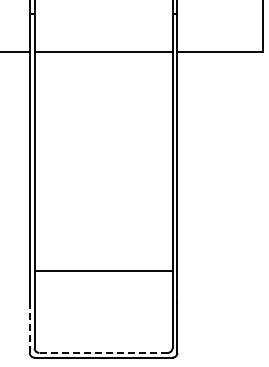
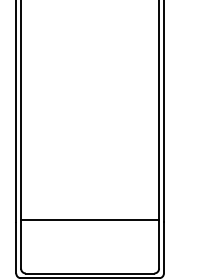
line: (103, 271) -> (90, 220), moved
line: (29, 327) -> (16, 248), dashed -> solid
line: (103, 352) -> (90, 273), dashed -> solid

